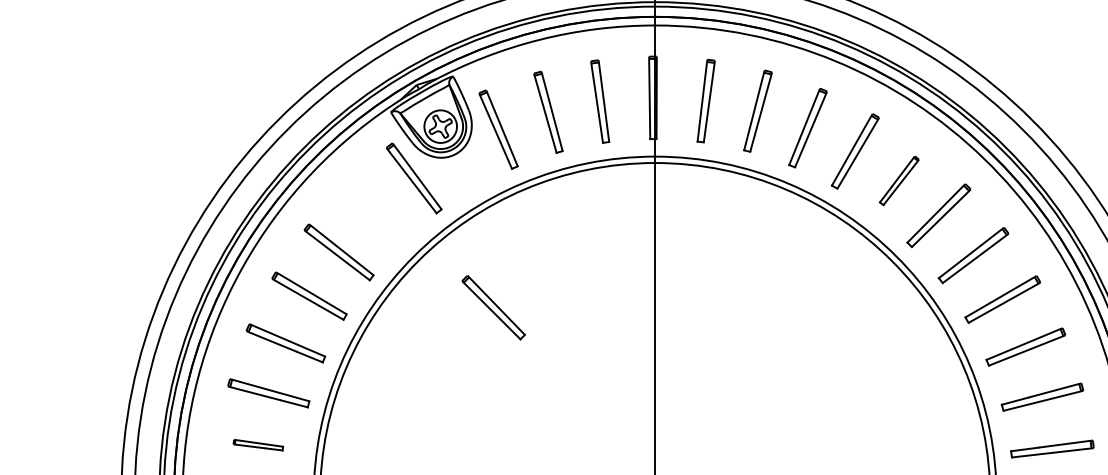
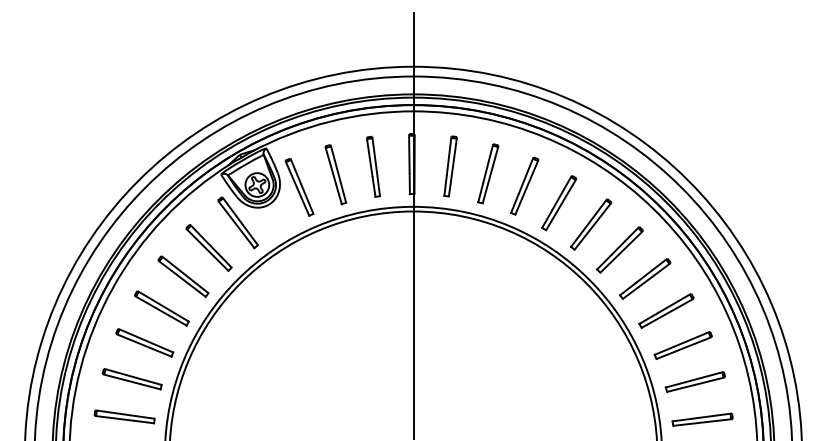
part: (899, 180) -> (591, 224), size x1.43
part: (493, 307) -> (208, 247), moved
part: (258, 444) -> (124, 416), size x1.67

